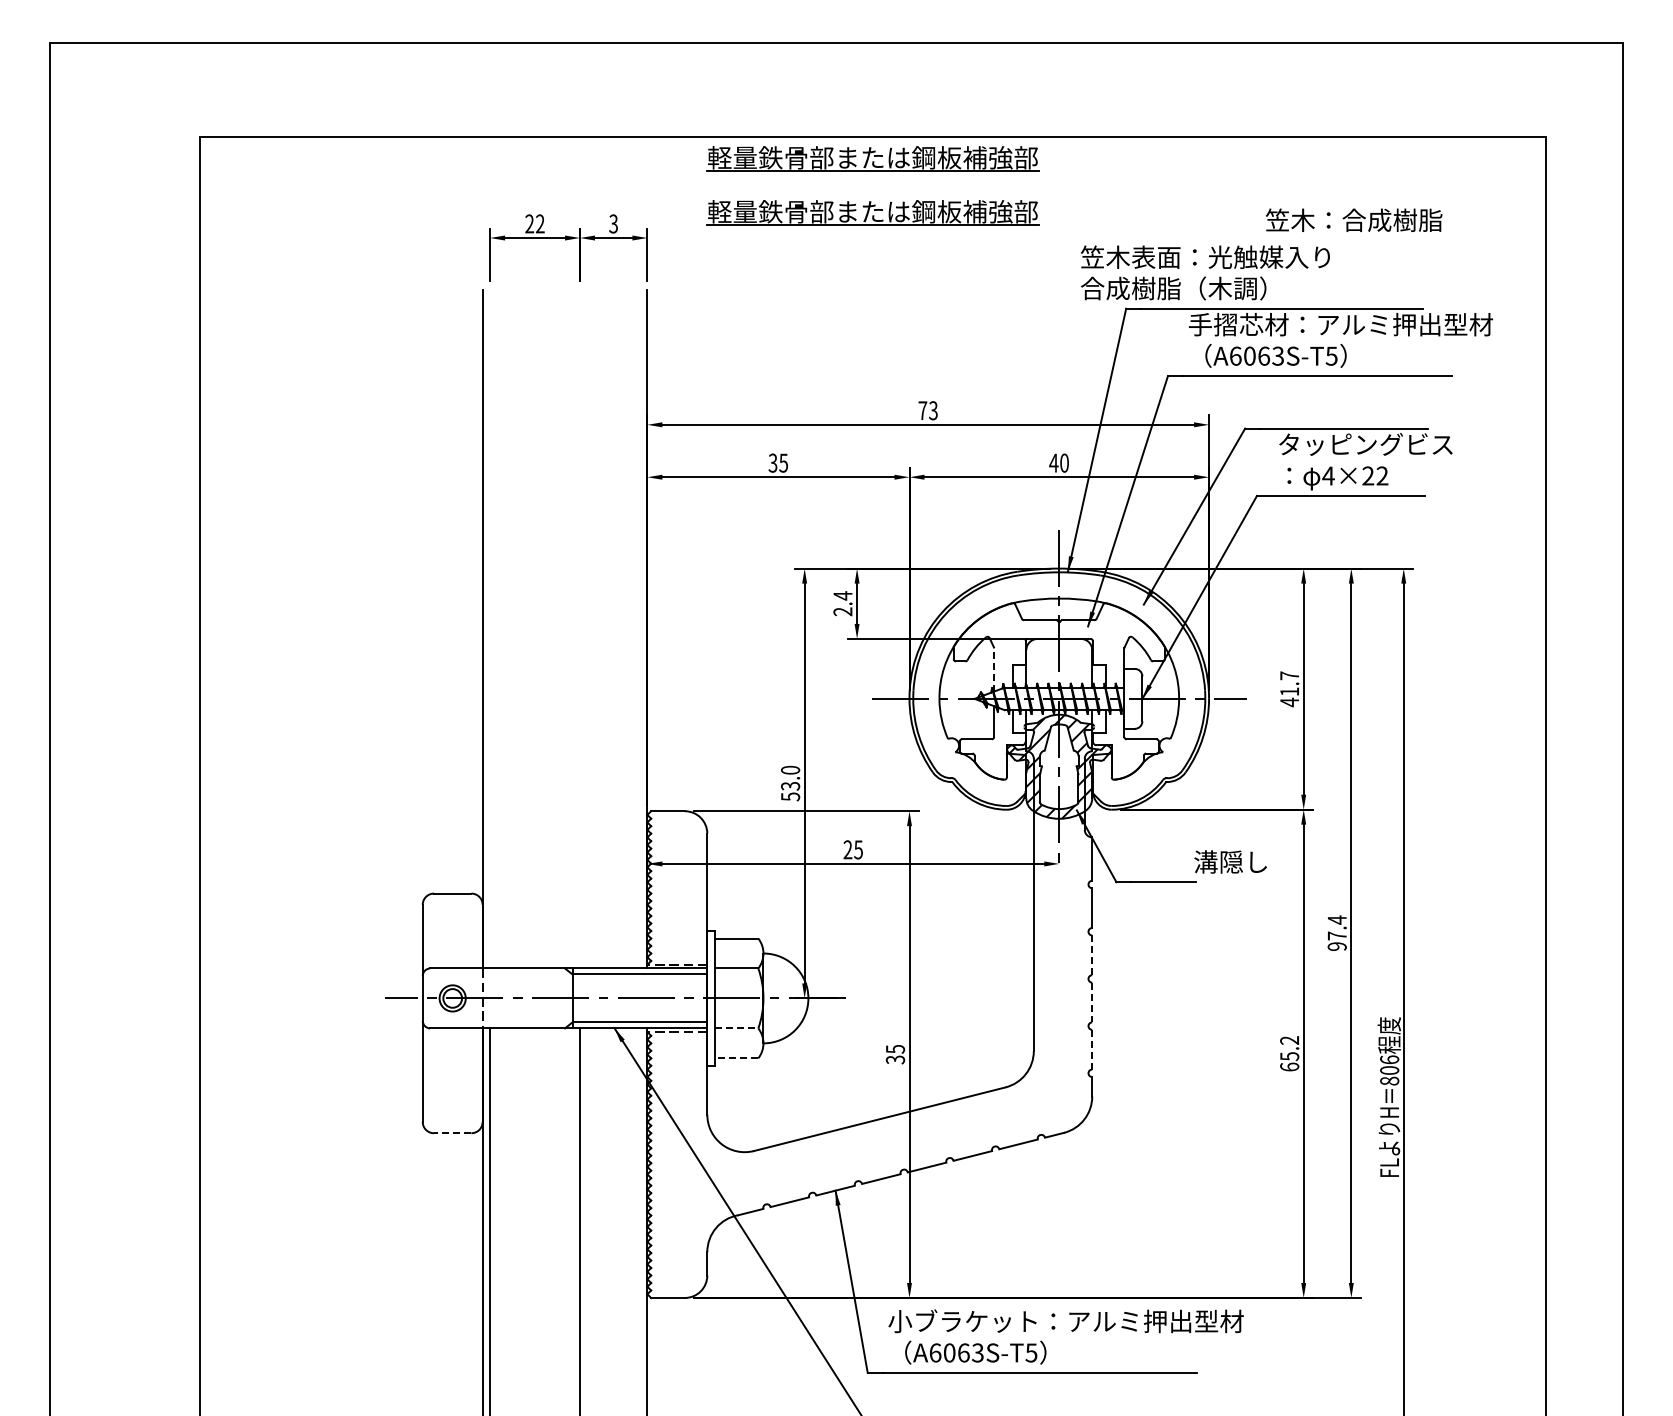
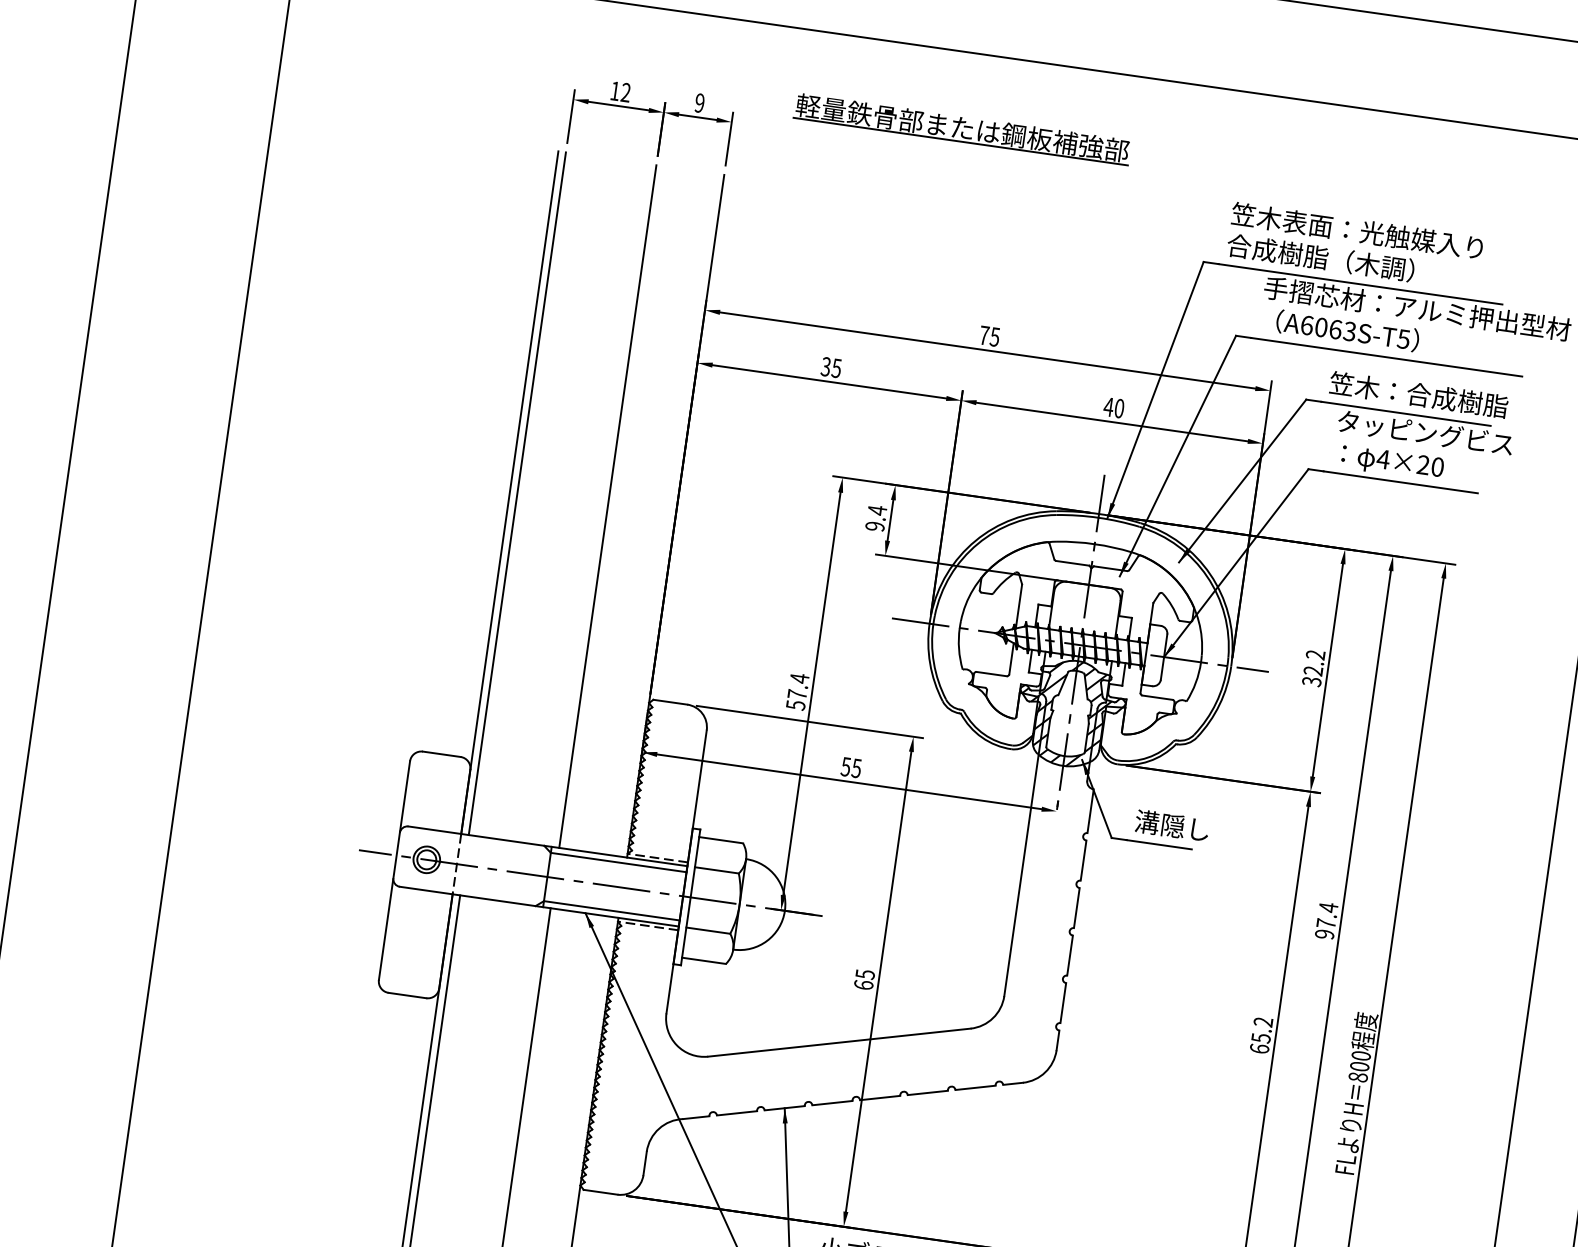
part: (872, 158) -> (969, 74), removed
text: (1354, 219) -> (1419, 394), moved
text: (529, 223) -> (615, 90), 22 -> 12
text: (613, 223) -> (699, 102), 3 -> 9
text: (1205, 272) -> (1355, 246), moved
text: (933, 410) -> (995, 336), 73 -> 75
text: (1382, 475) -> (1437, 466), 4×22 -> 4×20
text: (842, 611) -> (874, 526), 2.4 -> 9.4
line: (490, 629) -> (517, 493), added
line: (580, 629) -> (608, 506), added
line: (994, 669) -> (1019, 606), dashed -> solid
text: (1289, 689) -> (1313, 668), 41.7 -> 32.2
text: (790, 777) -> (798, 685), 53.0 -> 57.4
text: (847, 849) -> (845, 766), 25 -> 55
text: (1230, 861) -> (1172, 825), moved
line: (1092, 955) -> (1077, 908), dashed -> solid
line: (1092, 1002) -> (1070, 955), dashed -> solid
line: (736, 1028) -> (708, 930), dashed -> solid
line: (1092, 1049) -> (1063, 1002), dashed -> solid
line: (736, 1058) -> (703, 960), dashed -> solid
text: (895, 1059) -> (863, 984), 35 -> 65
text: (1389, 1059) -> (1361, 1055), 806 -> 800
line: (452, 1133) -> (407, 995), dashed -> solid

